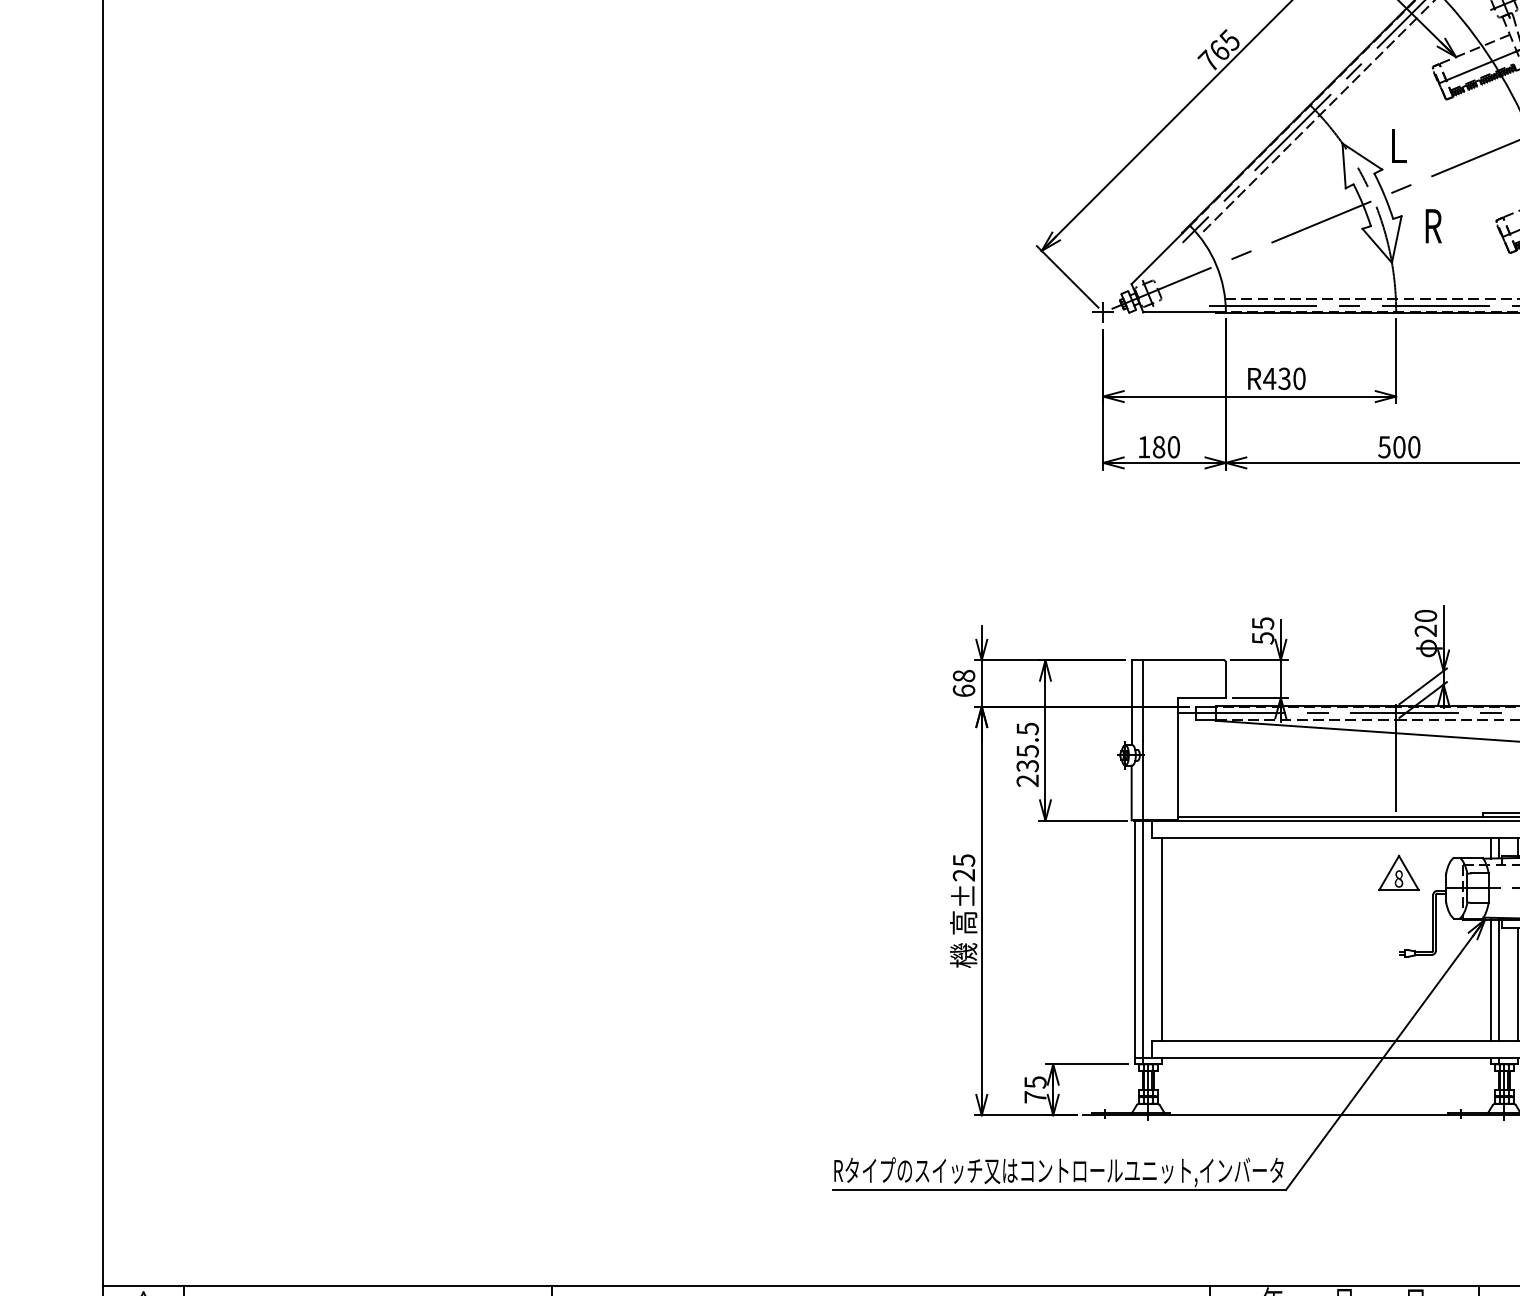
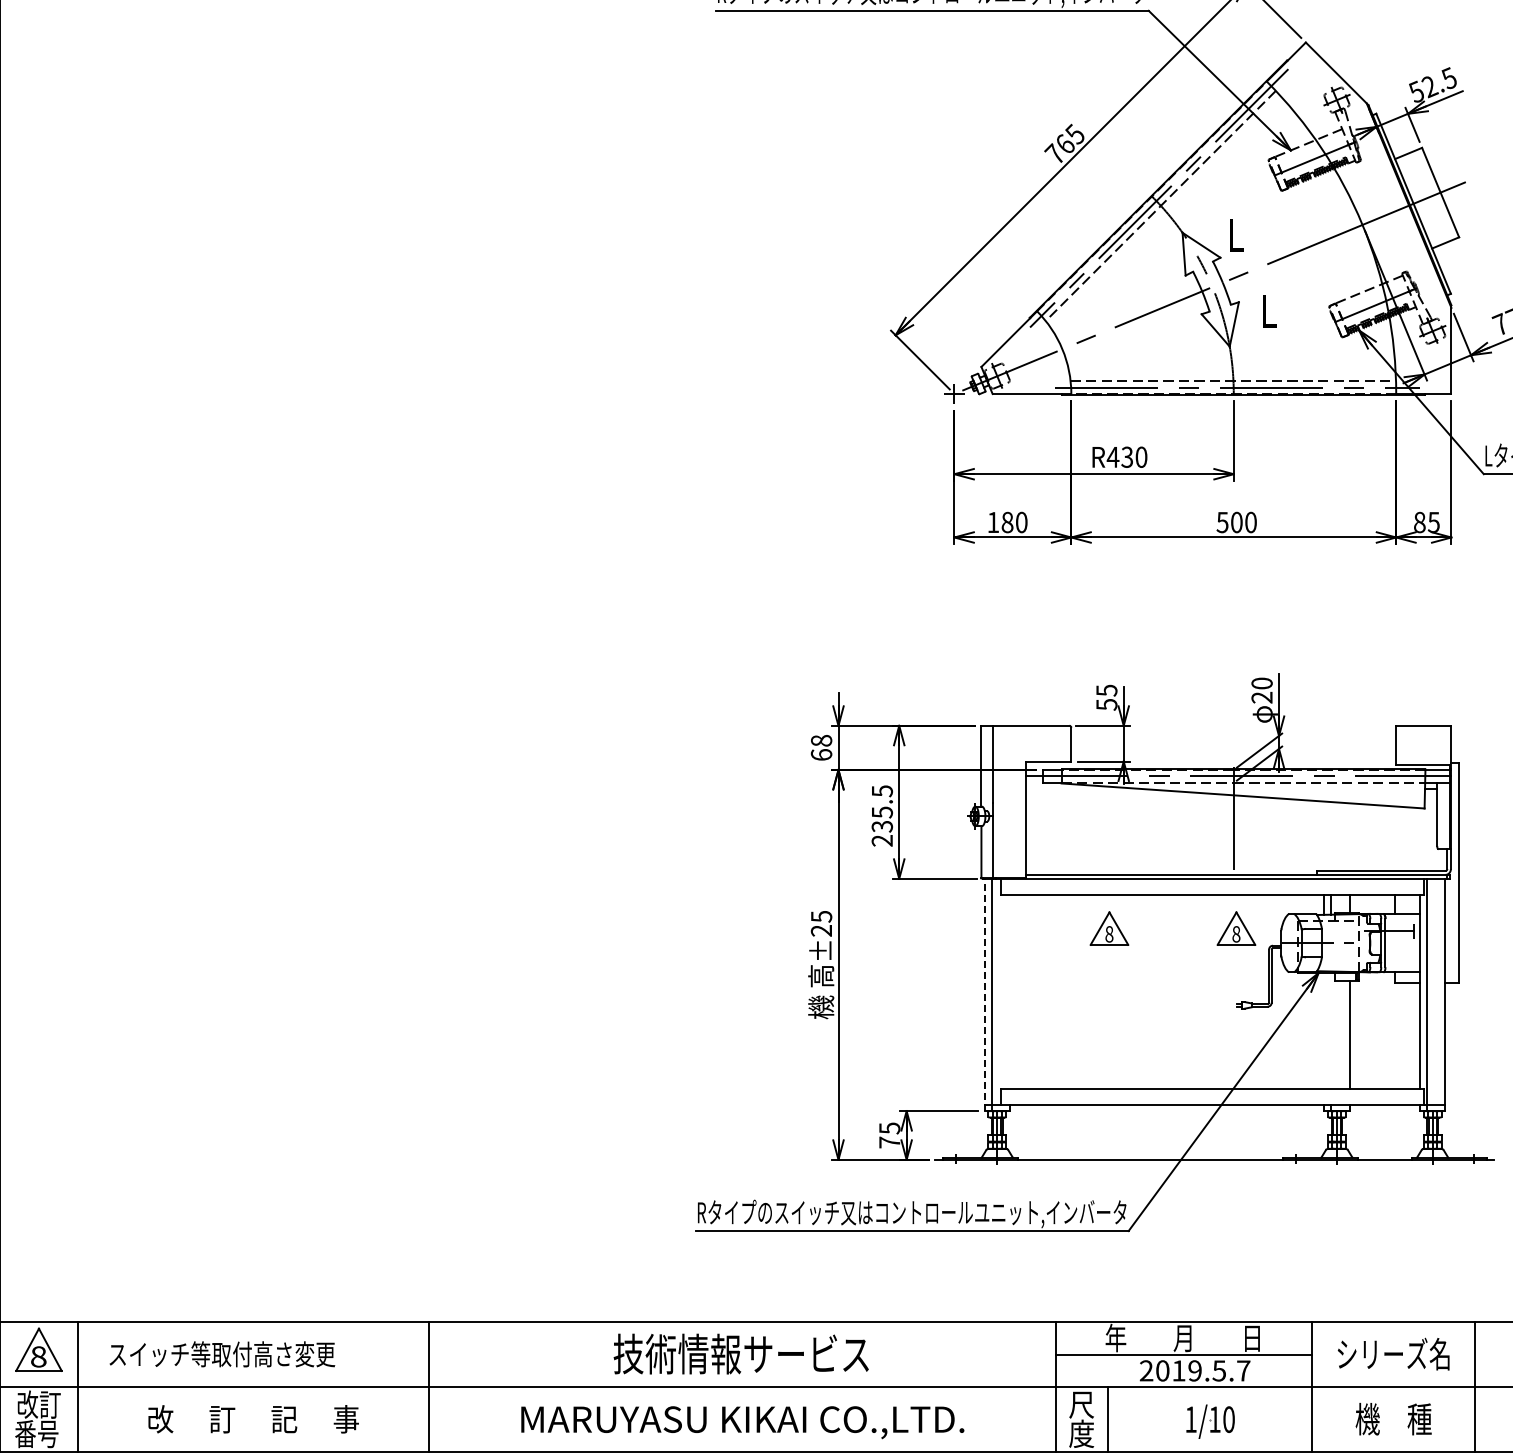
text: (1433, 225) -> (1269, 311), R -> L
part: (1265, 872) -> (1109, 928), added
line: (1161, 938) -> (1009, 991), removed
line: (1134, 942) -> (984, 994), solid -> dashed
line: (1491, 979) -> (1324, 1030), removed
line: (1498, 979) -> (1331, 1030), removed

